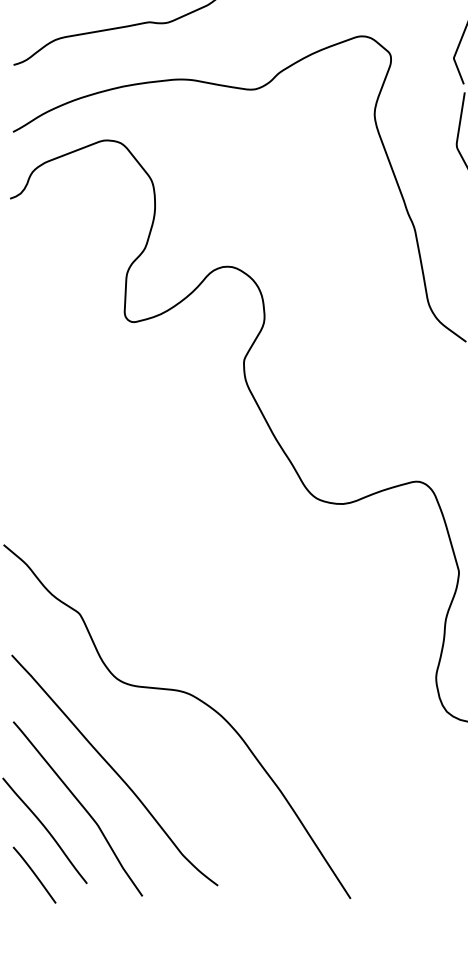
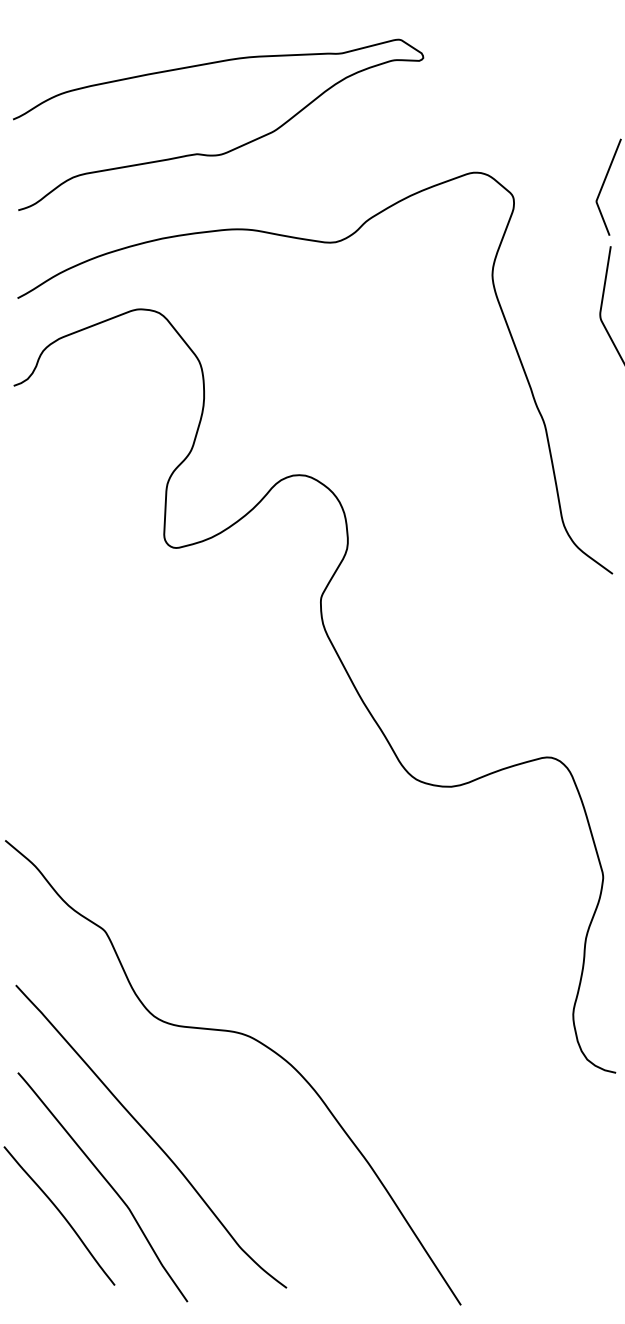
curve: (34, 874) -> (45, 1273), removed

